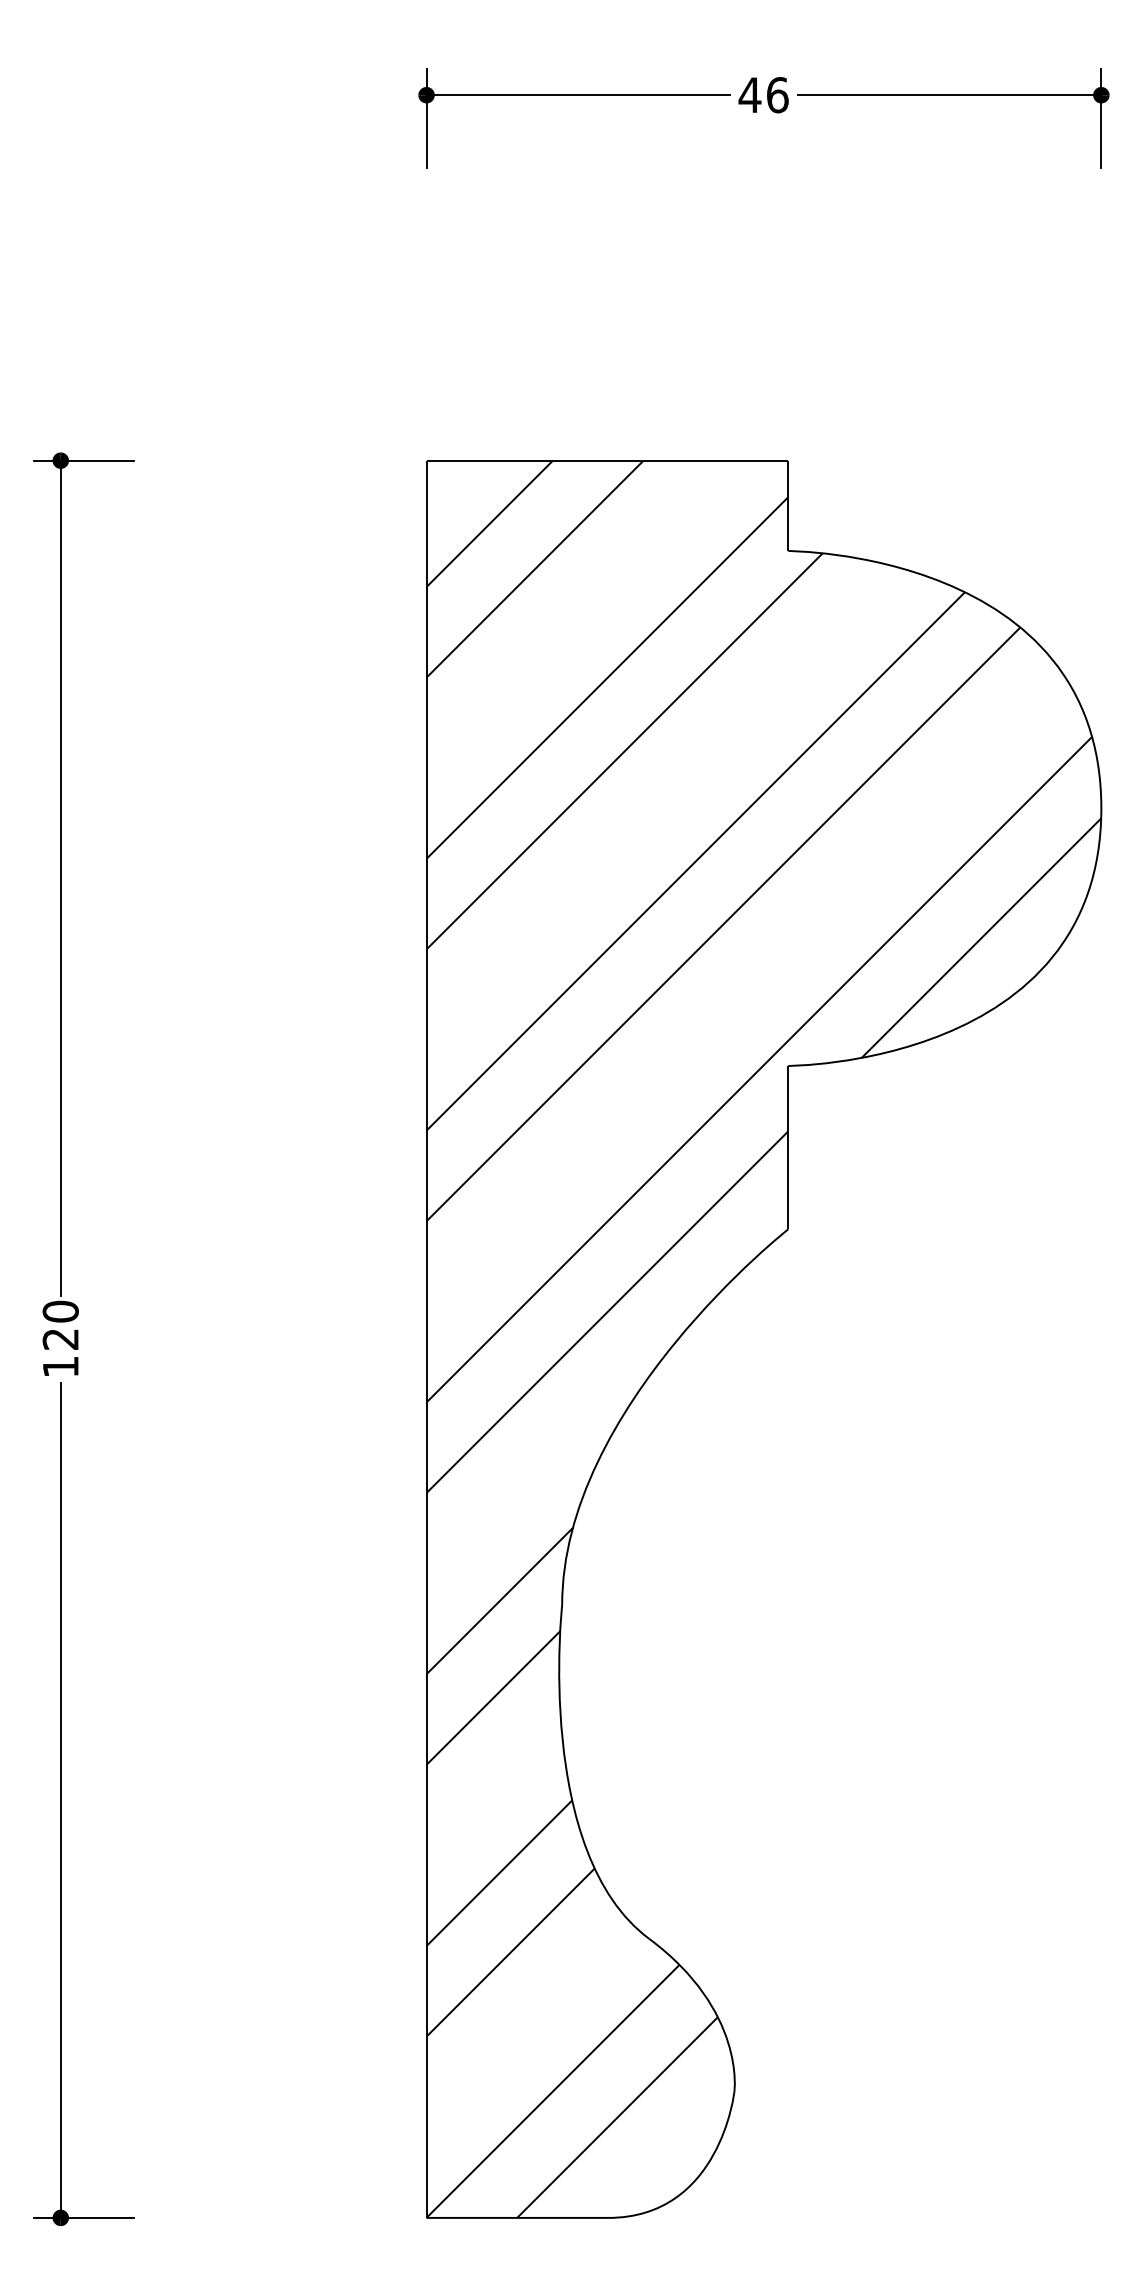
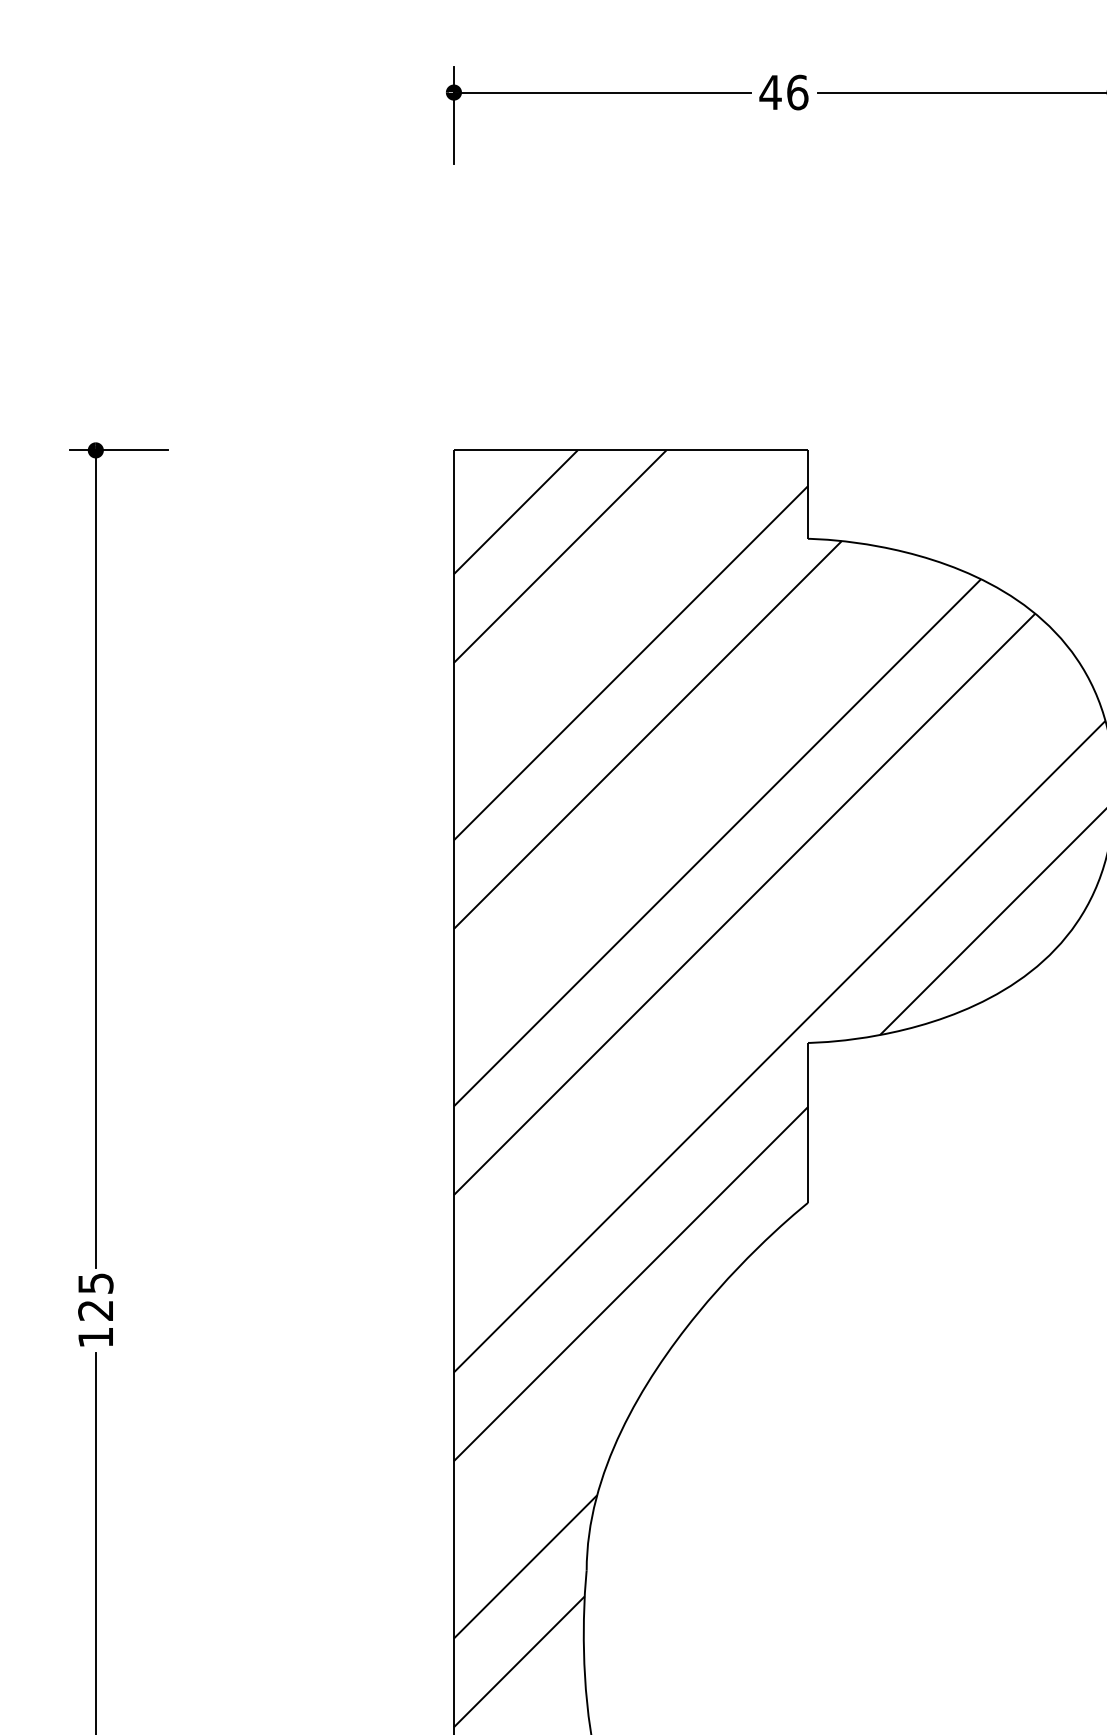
text: (60, 1311) -> (95, 1283), 120 -> 125

